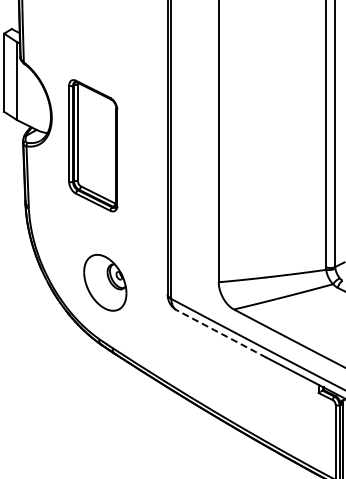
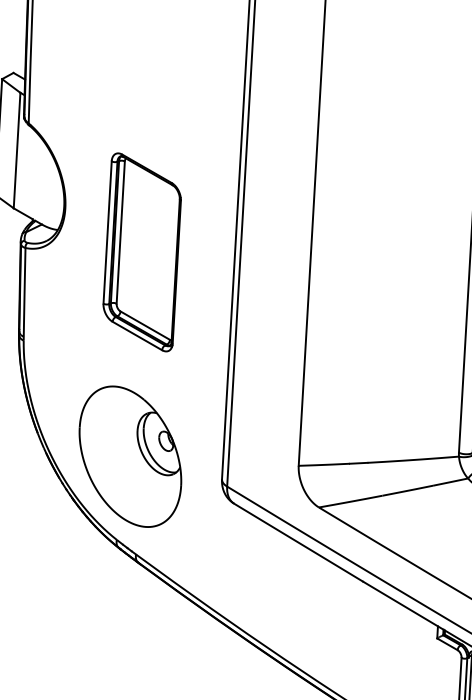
part: (93, 145) -> (142, 252), moved
part: (105, 282) -> (130, 456), size x1.67
line: (221, 333) -> (298, 541), dashed -> solid

